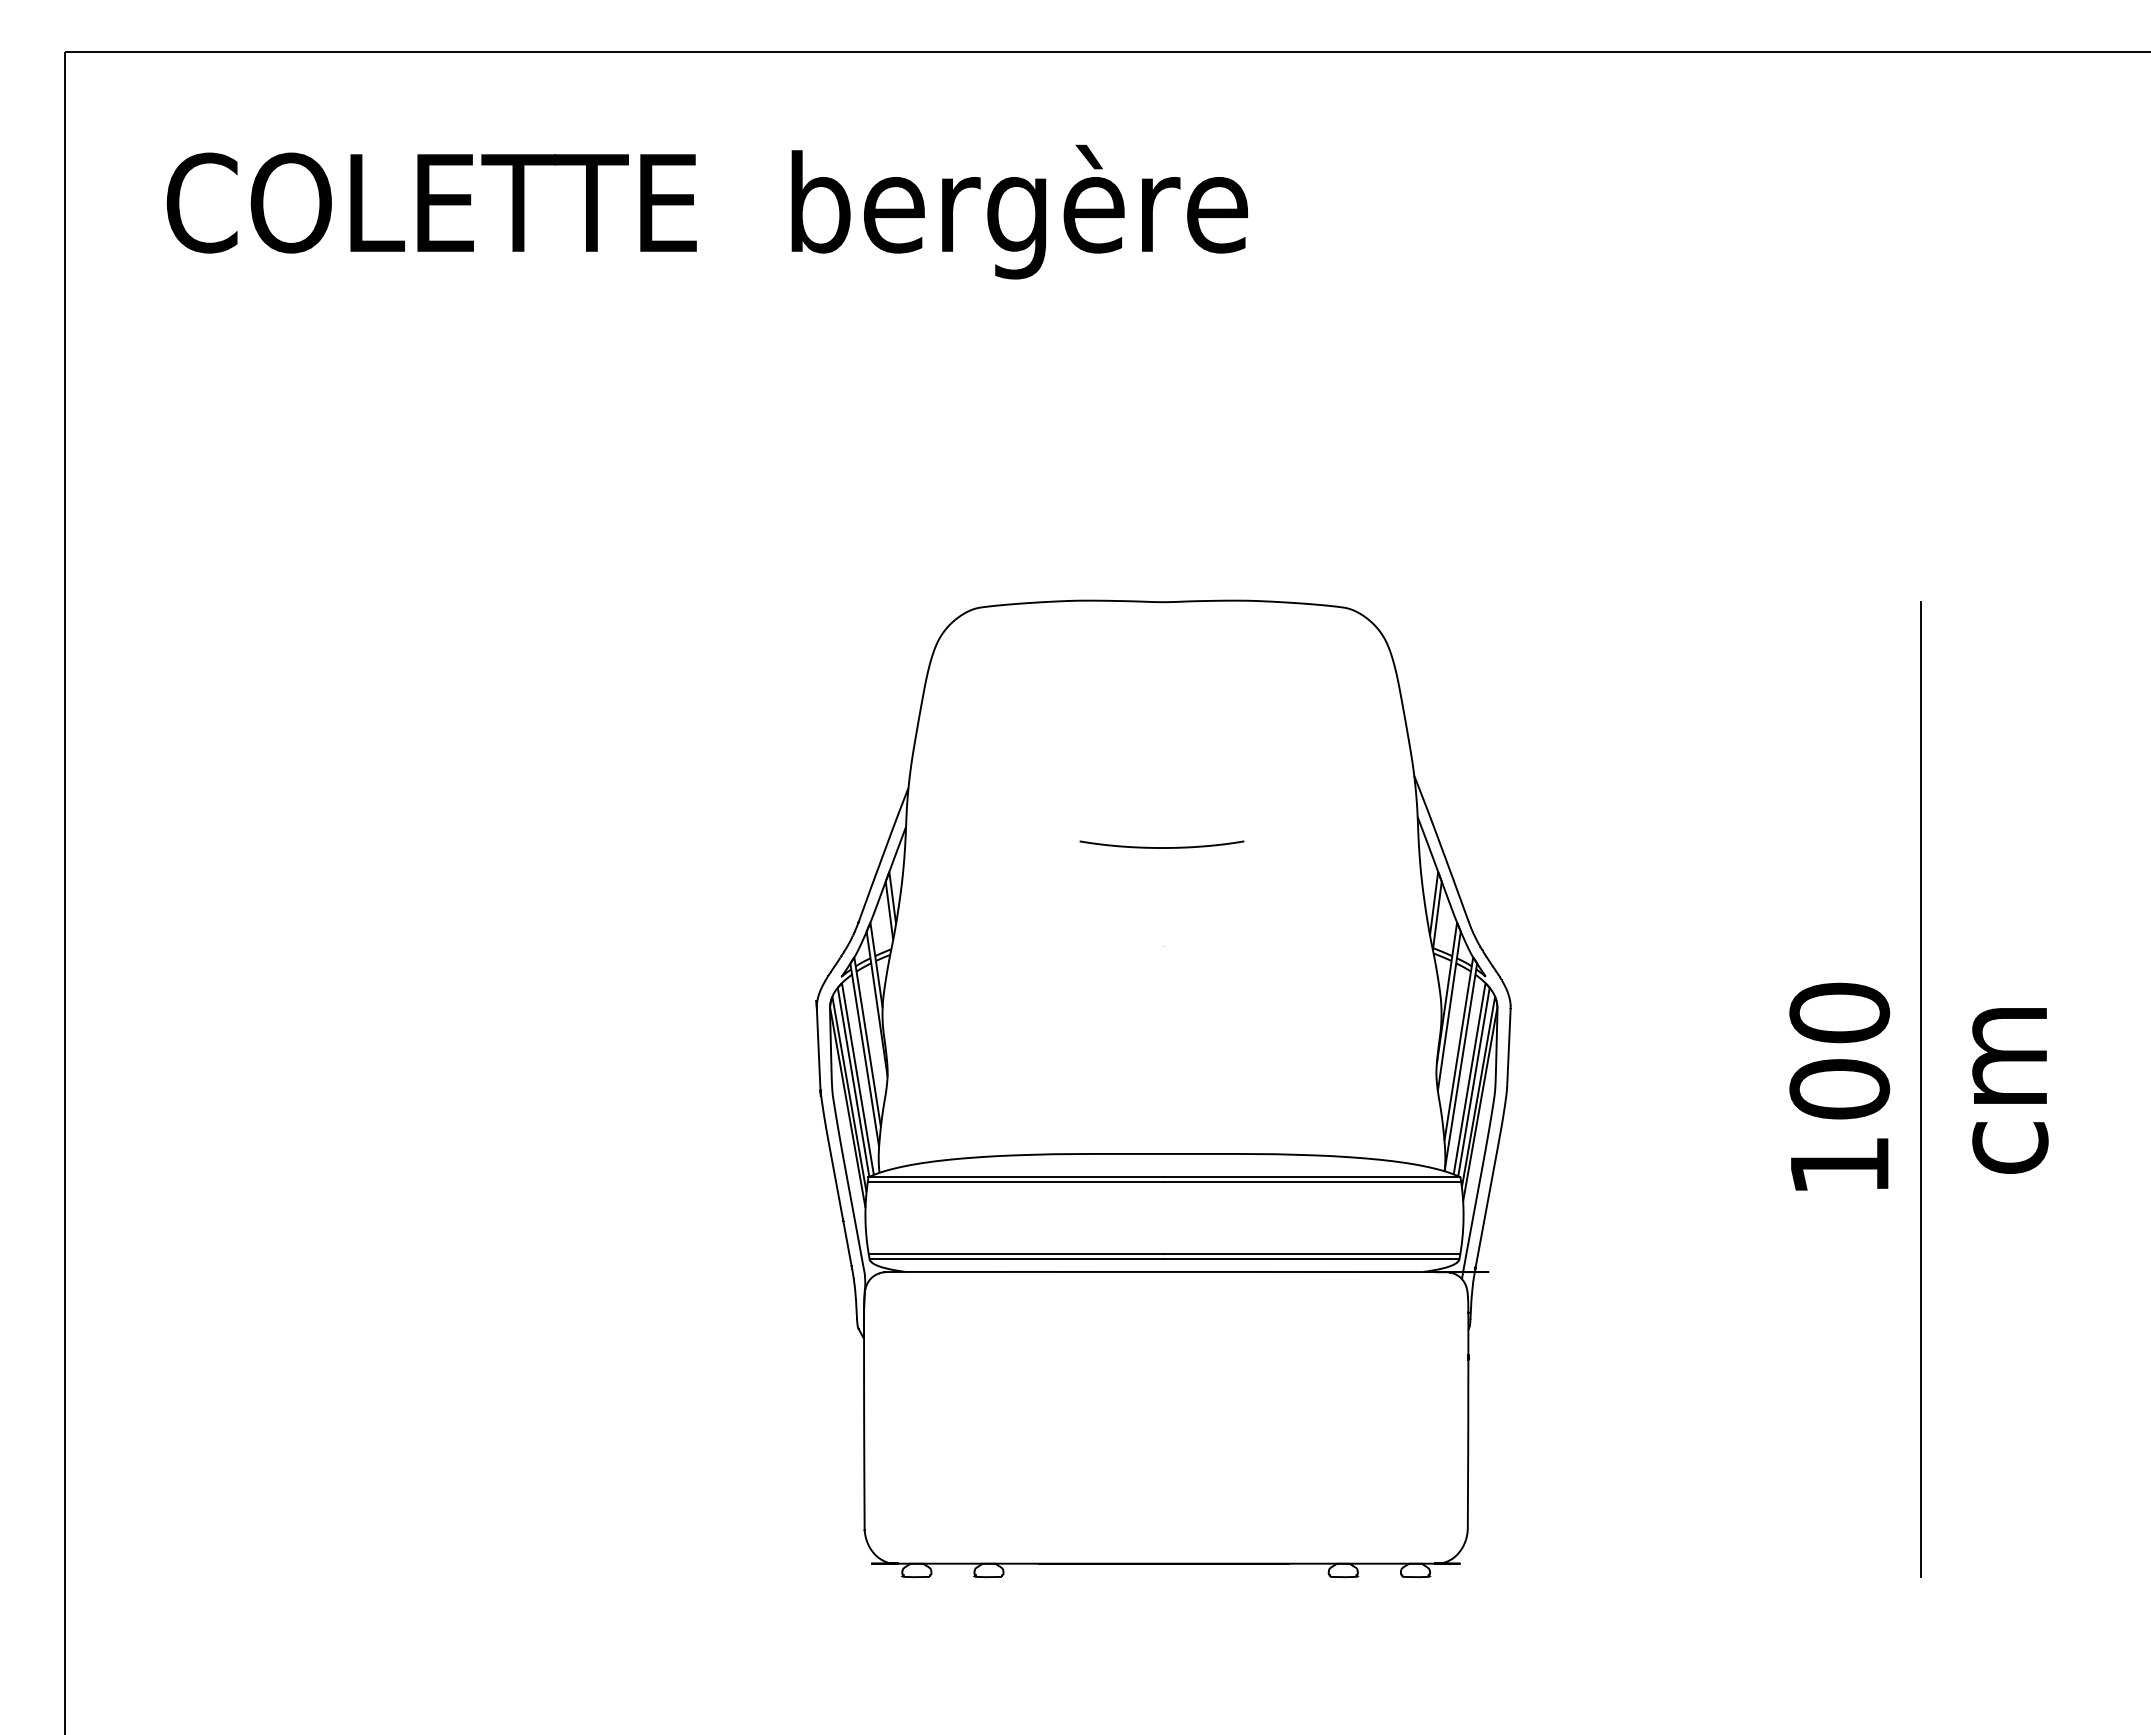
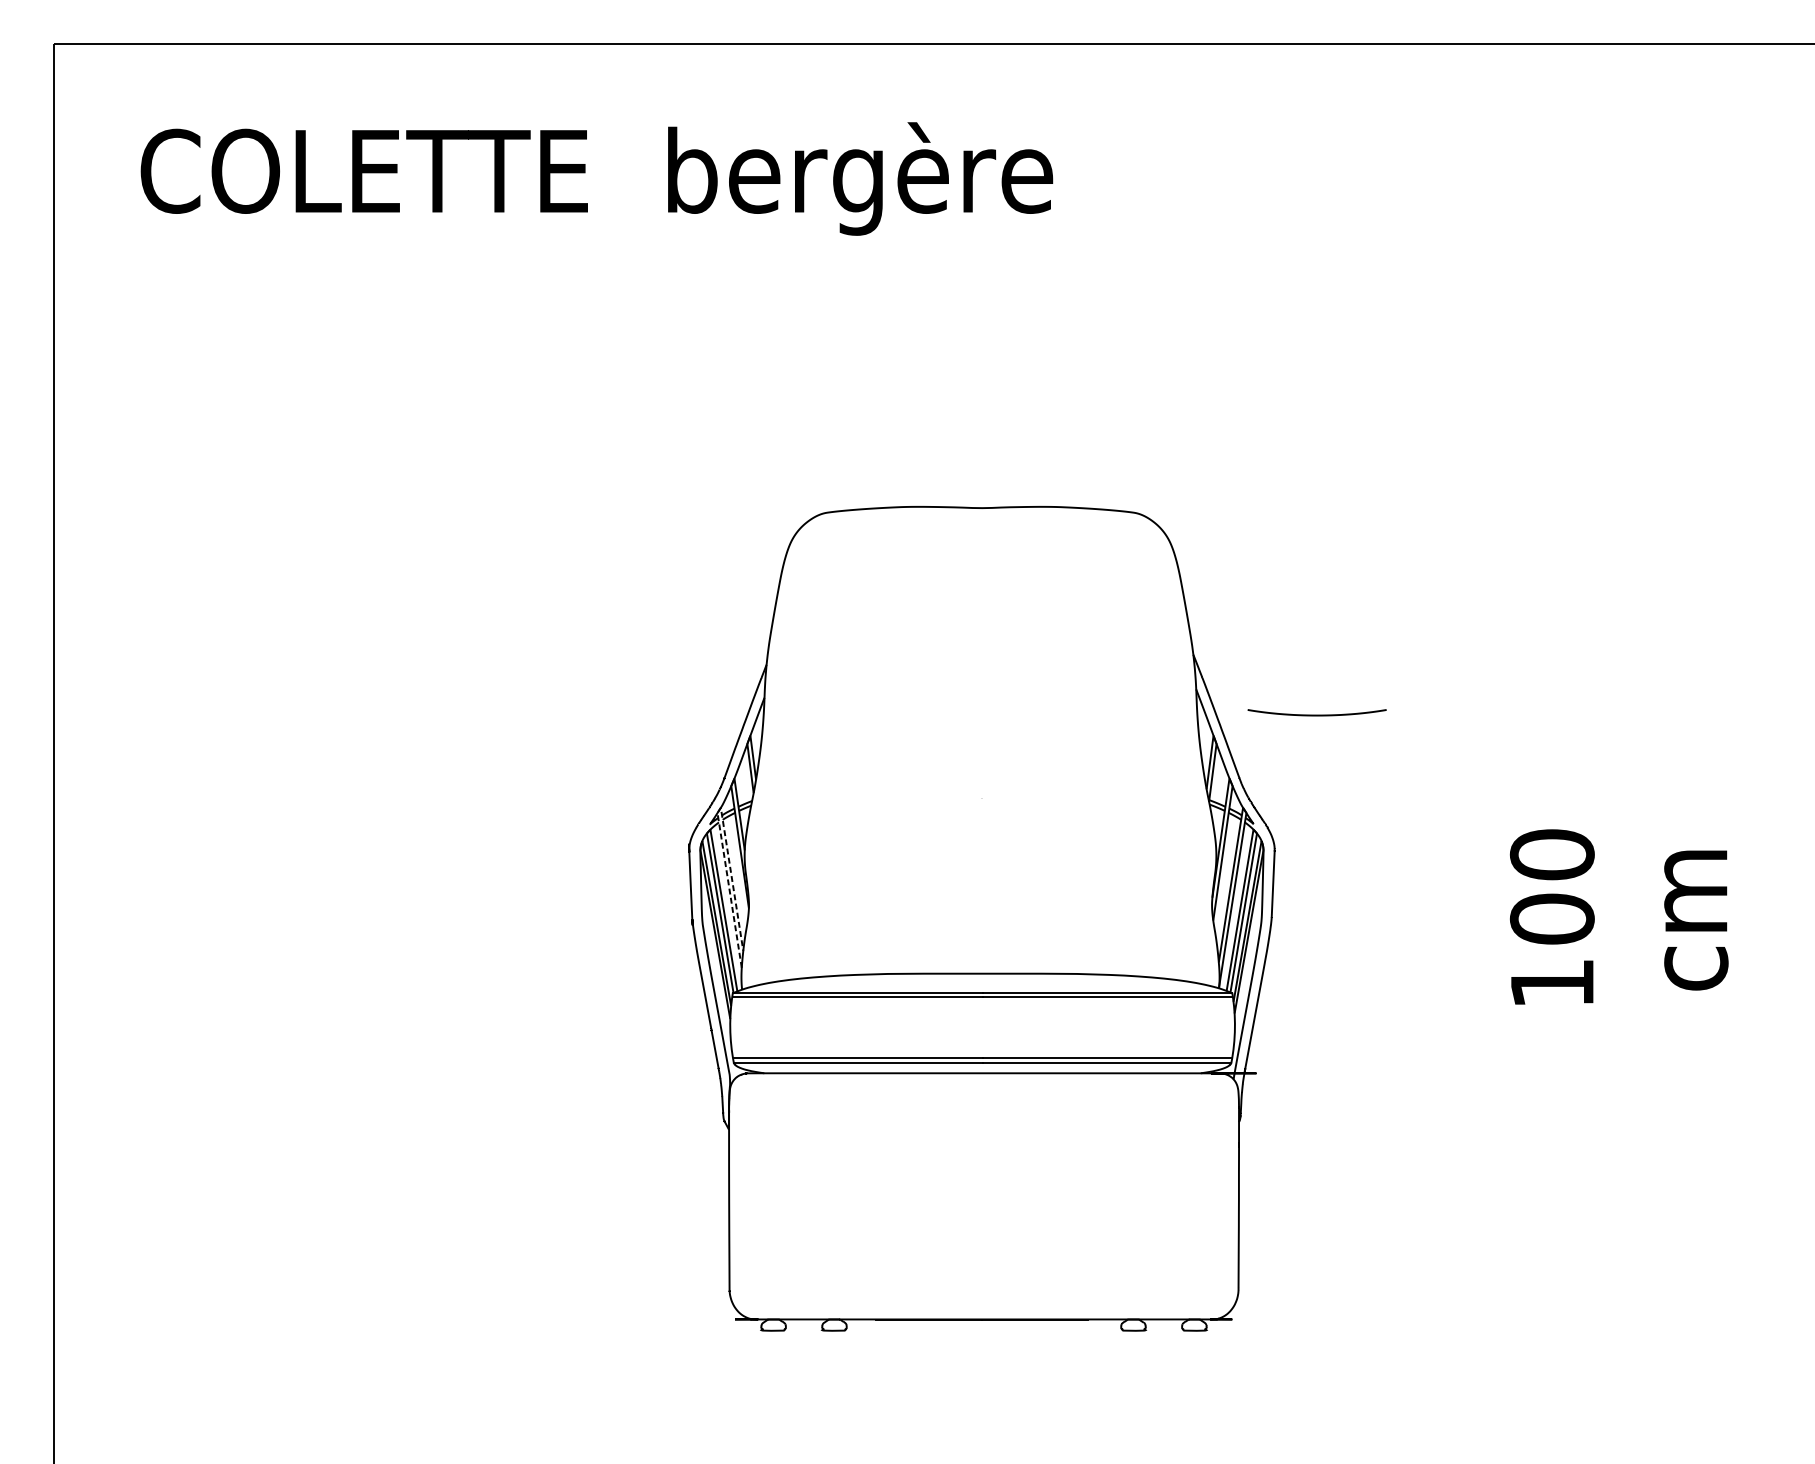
curve: (1161, 847) -> (1316, 715), moved
line: (850, 965) -> (717, 814), solid -> dashed
line: (1920, 1088) -> (1620, 918), removed

